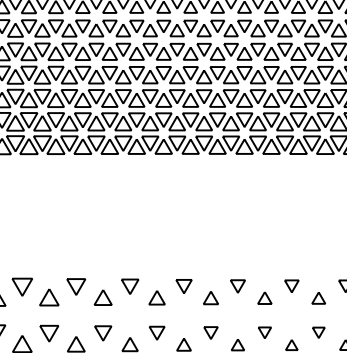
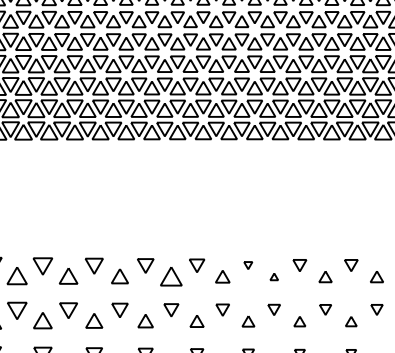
part: (236, 286) -> (247, 265), size x0.6
part: (157, 297) -> (171, 276), size x1.4
part: (265, 297) -> (274, 276), size x0.6

